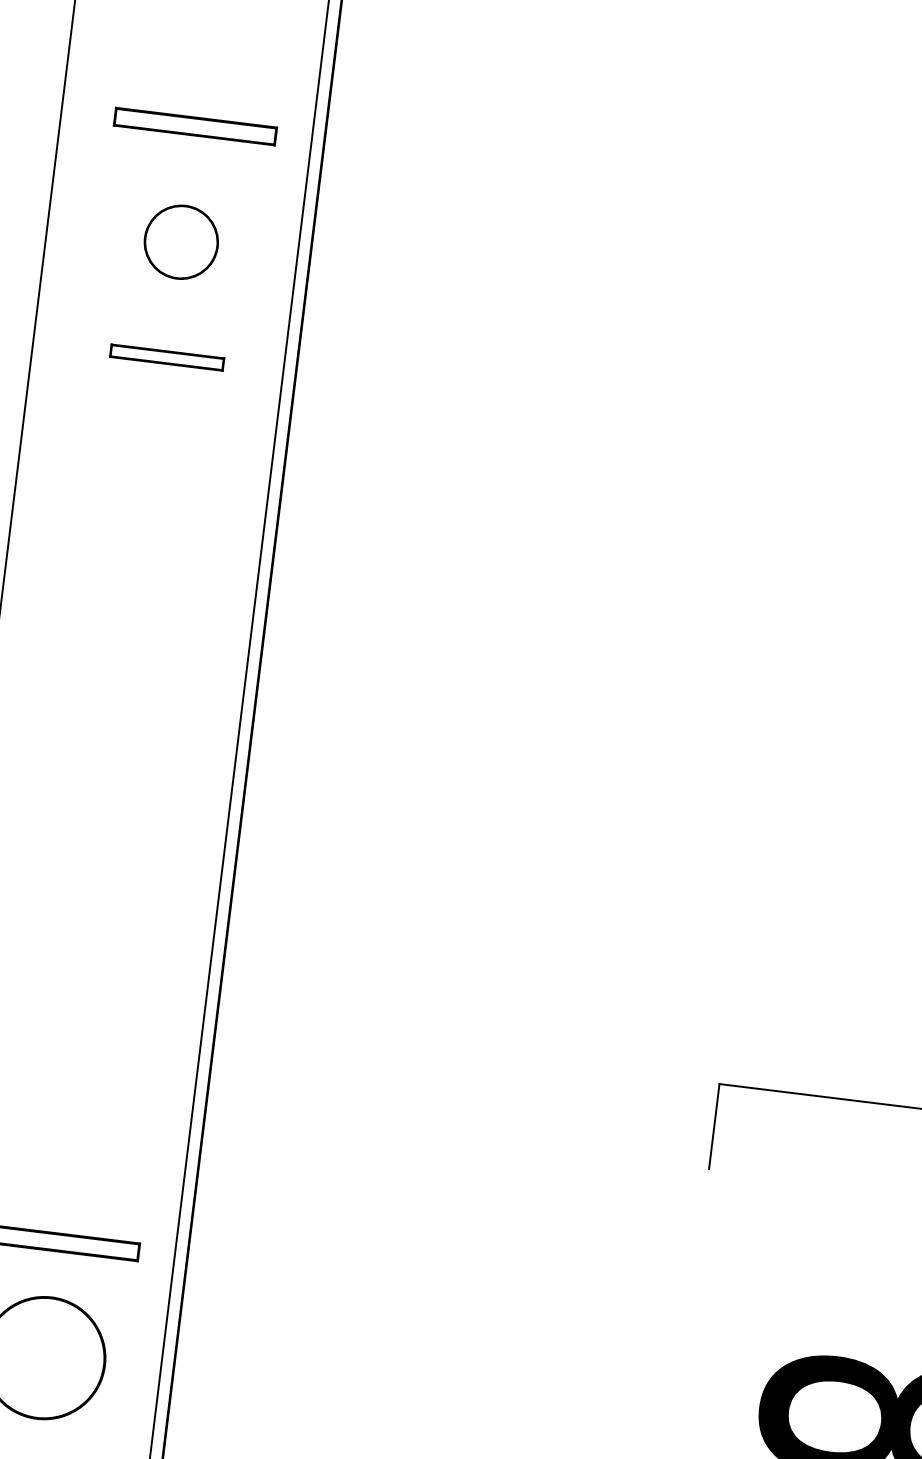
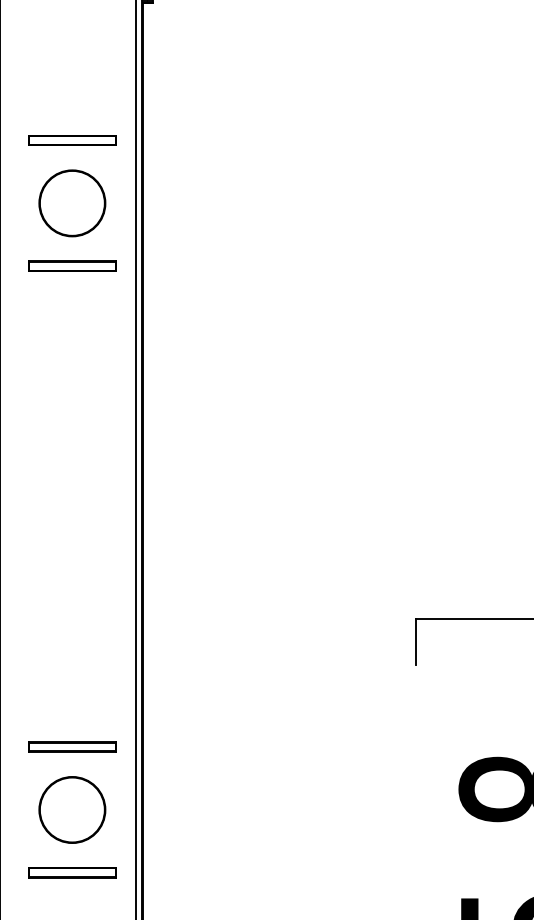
circle: (181, 242) -> (72, 203), size x1.67
part: (167, 356) -> (72, 265), size x1.43

